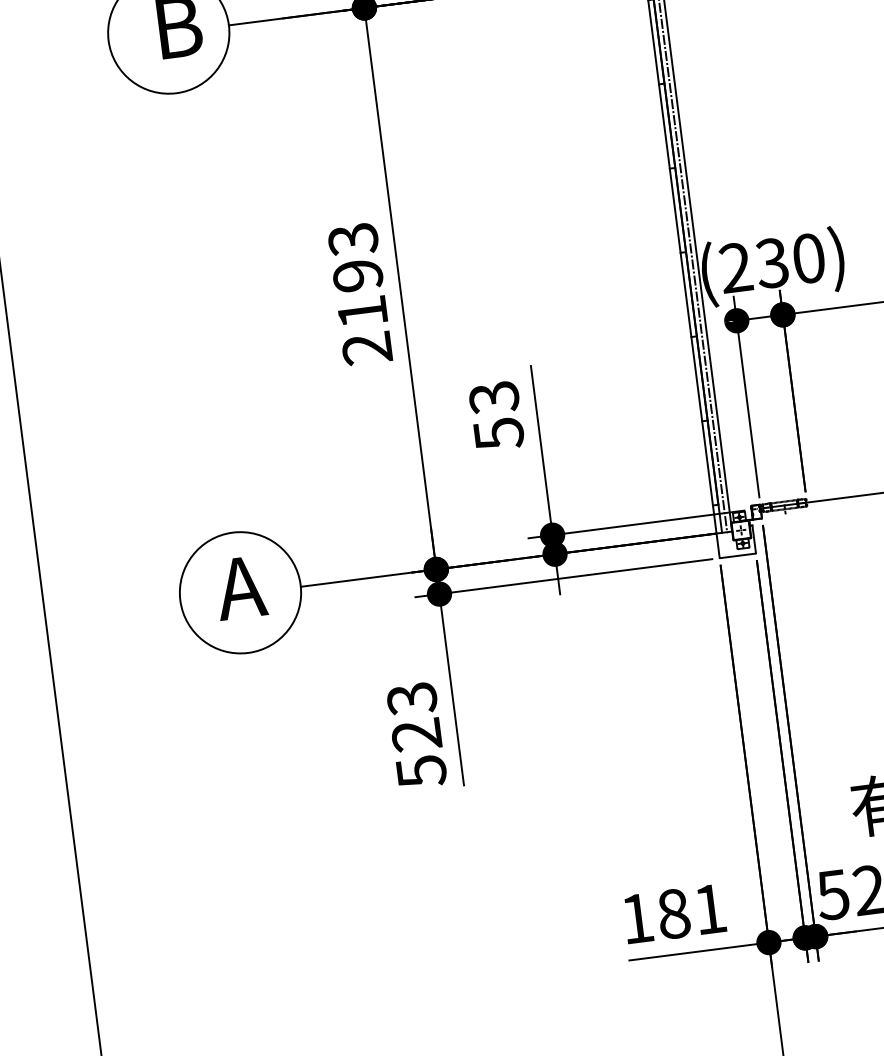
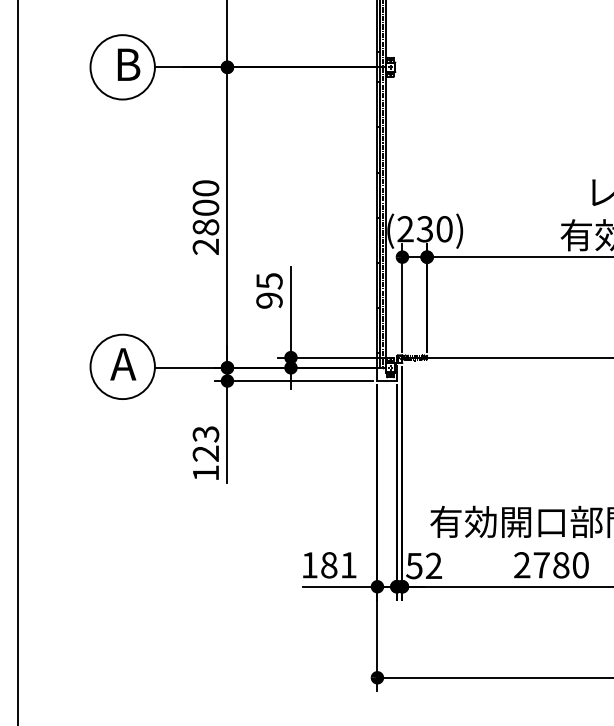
text: (356, 275) -> (205, 207), 2193 -> 2800
text: (496, 416) -> (269, 291), 53 -> 95
text: (422, 771) -> (206, 473), 523 -> 123

